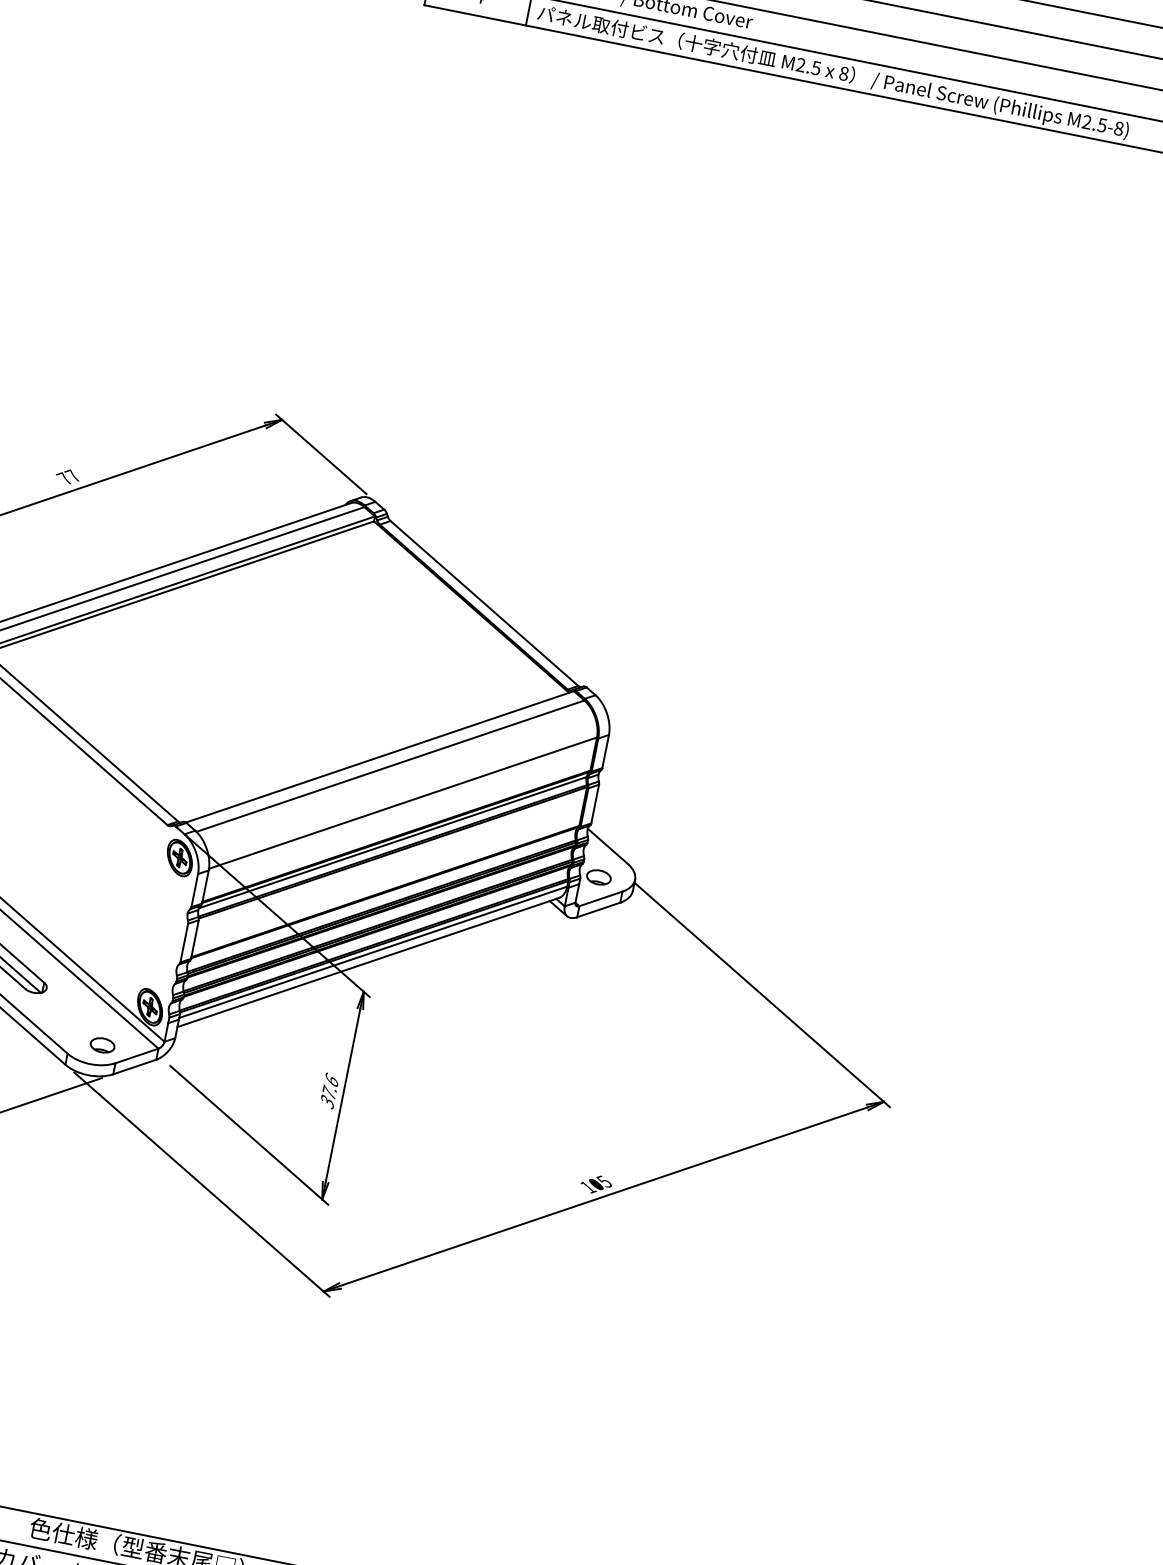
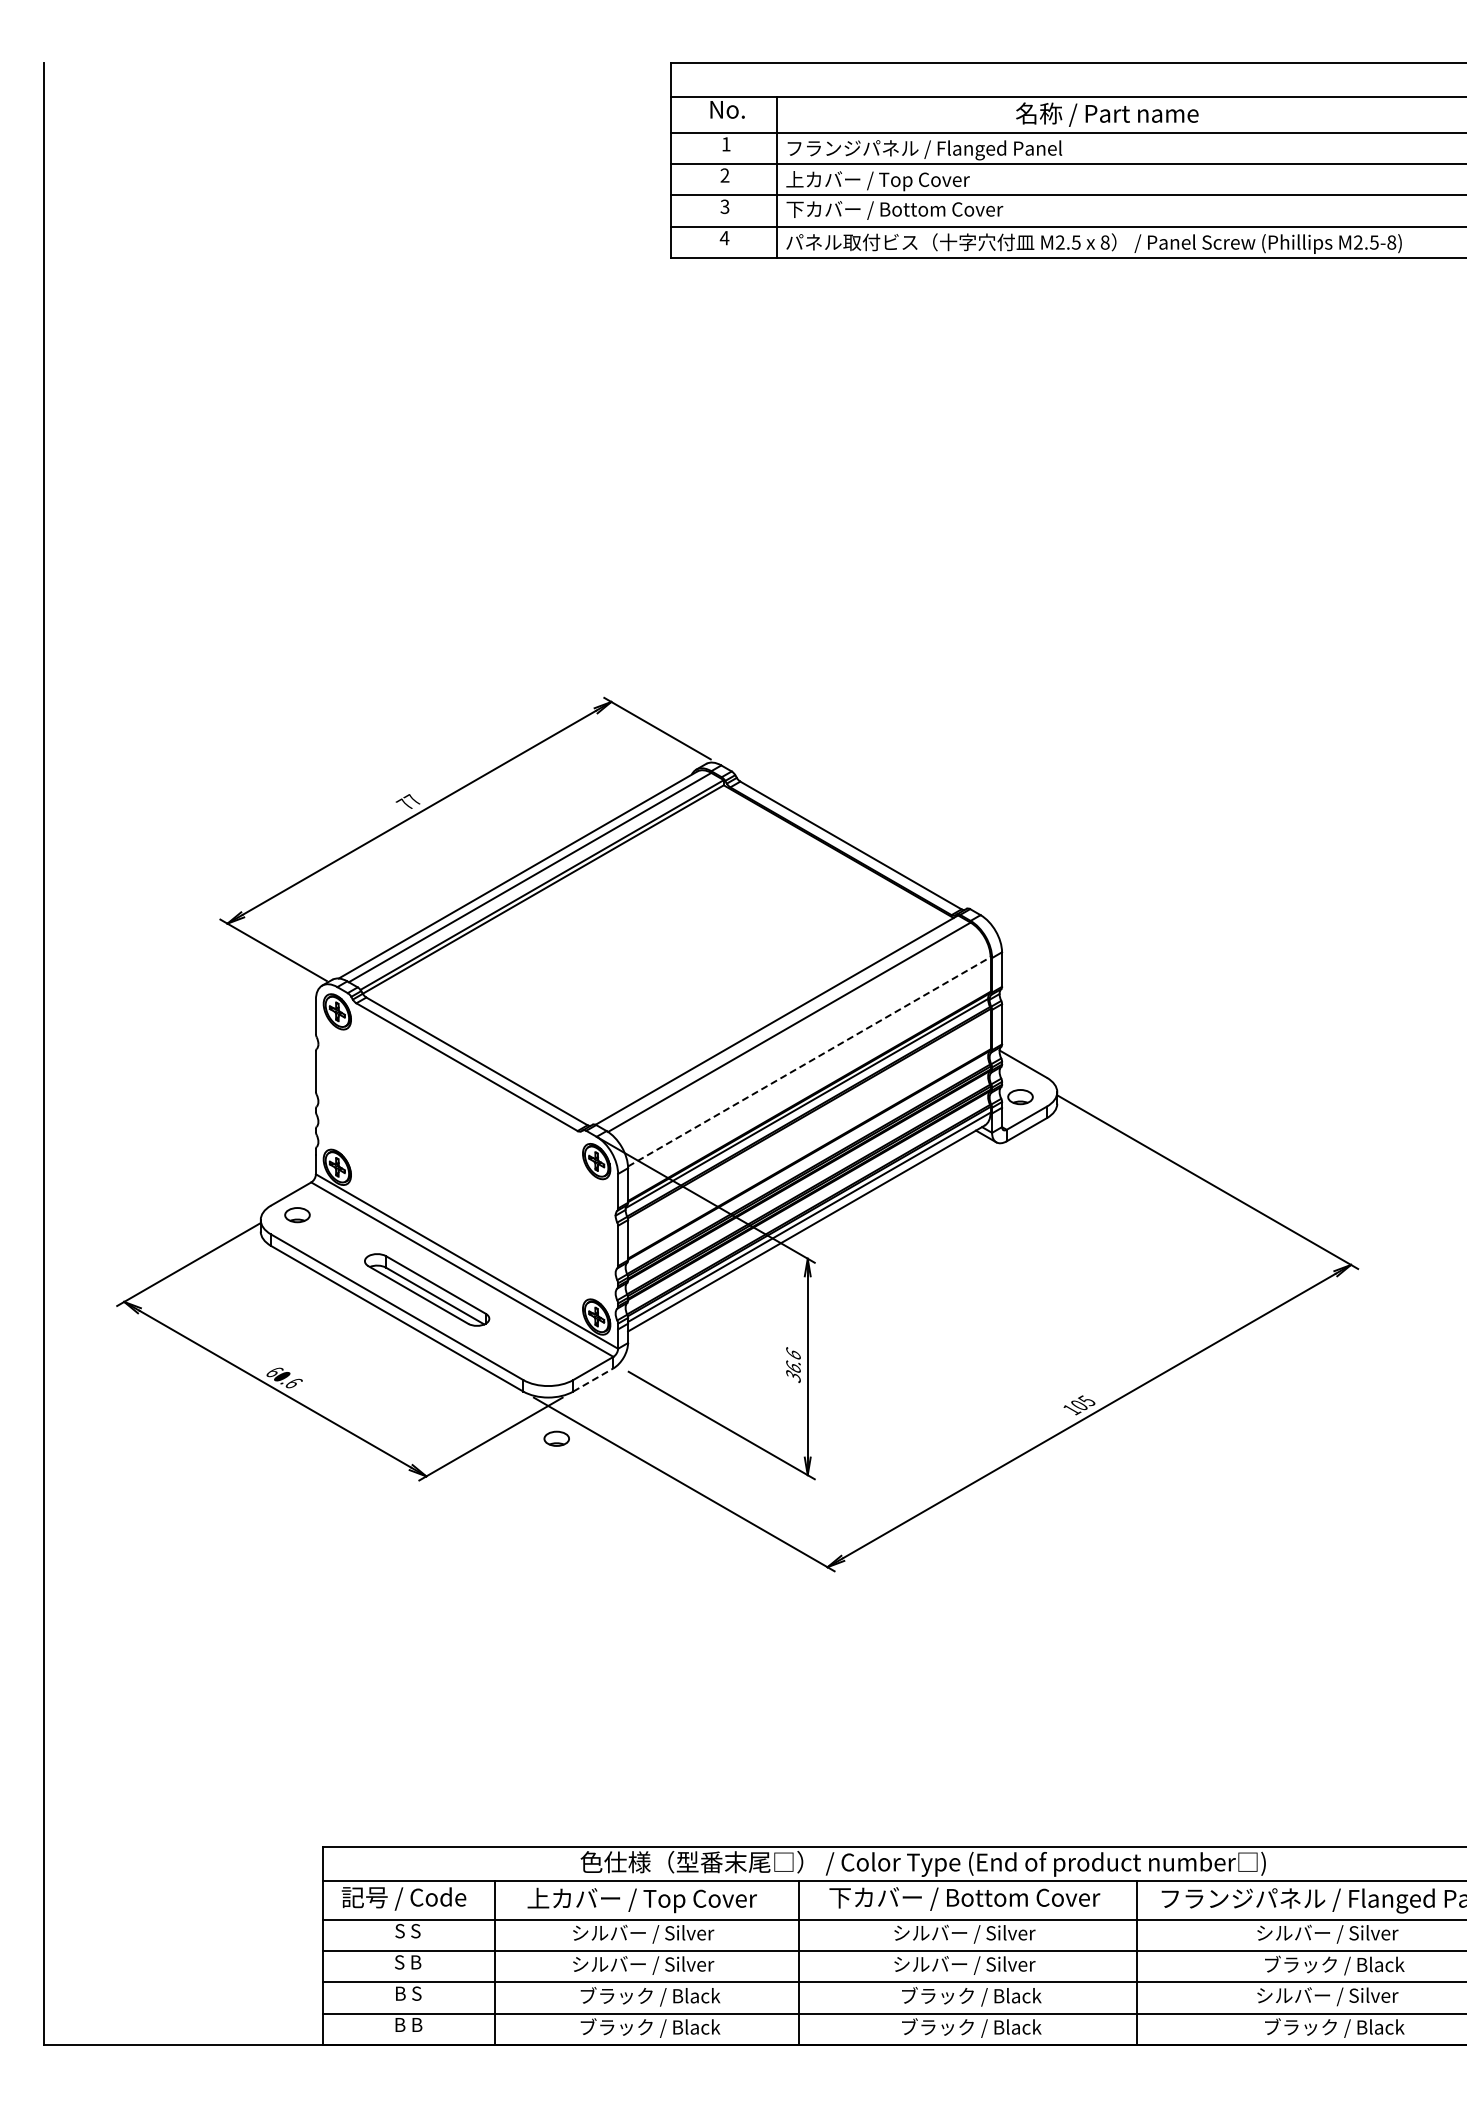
line: (403, 802) -> (809, 1061), solid -> dashed
part: (102, 1045) -> (556, 1438), moved
line: (135, 1066) -> (593, 1379), solid -> dashed
text: (329, 1091) -> (793, 1365), 37.6 -> 36.6

